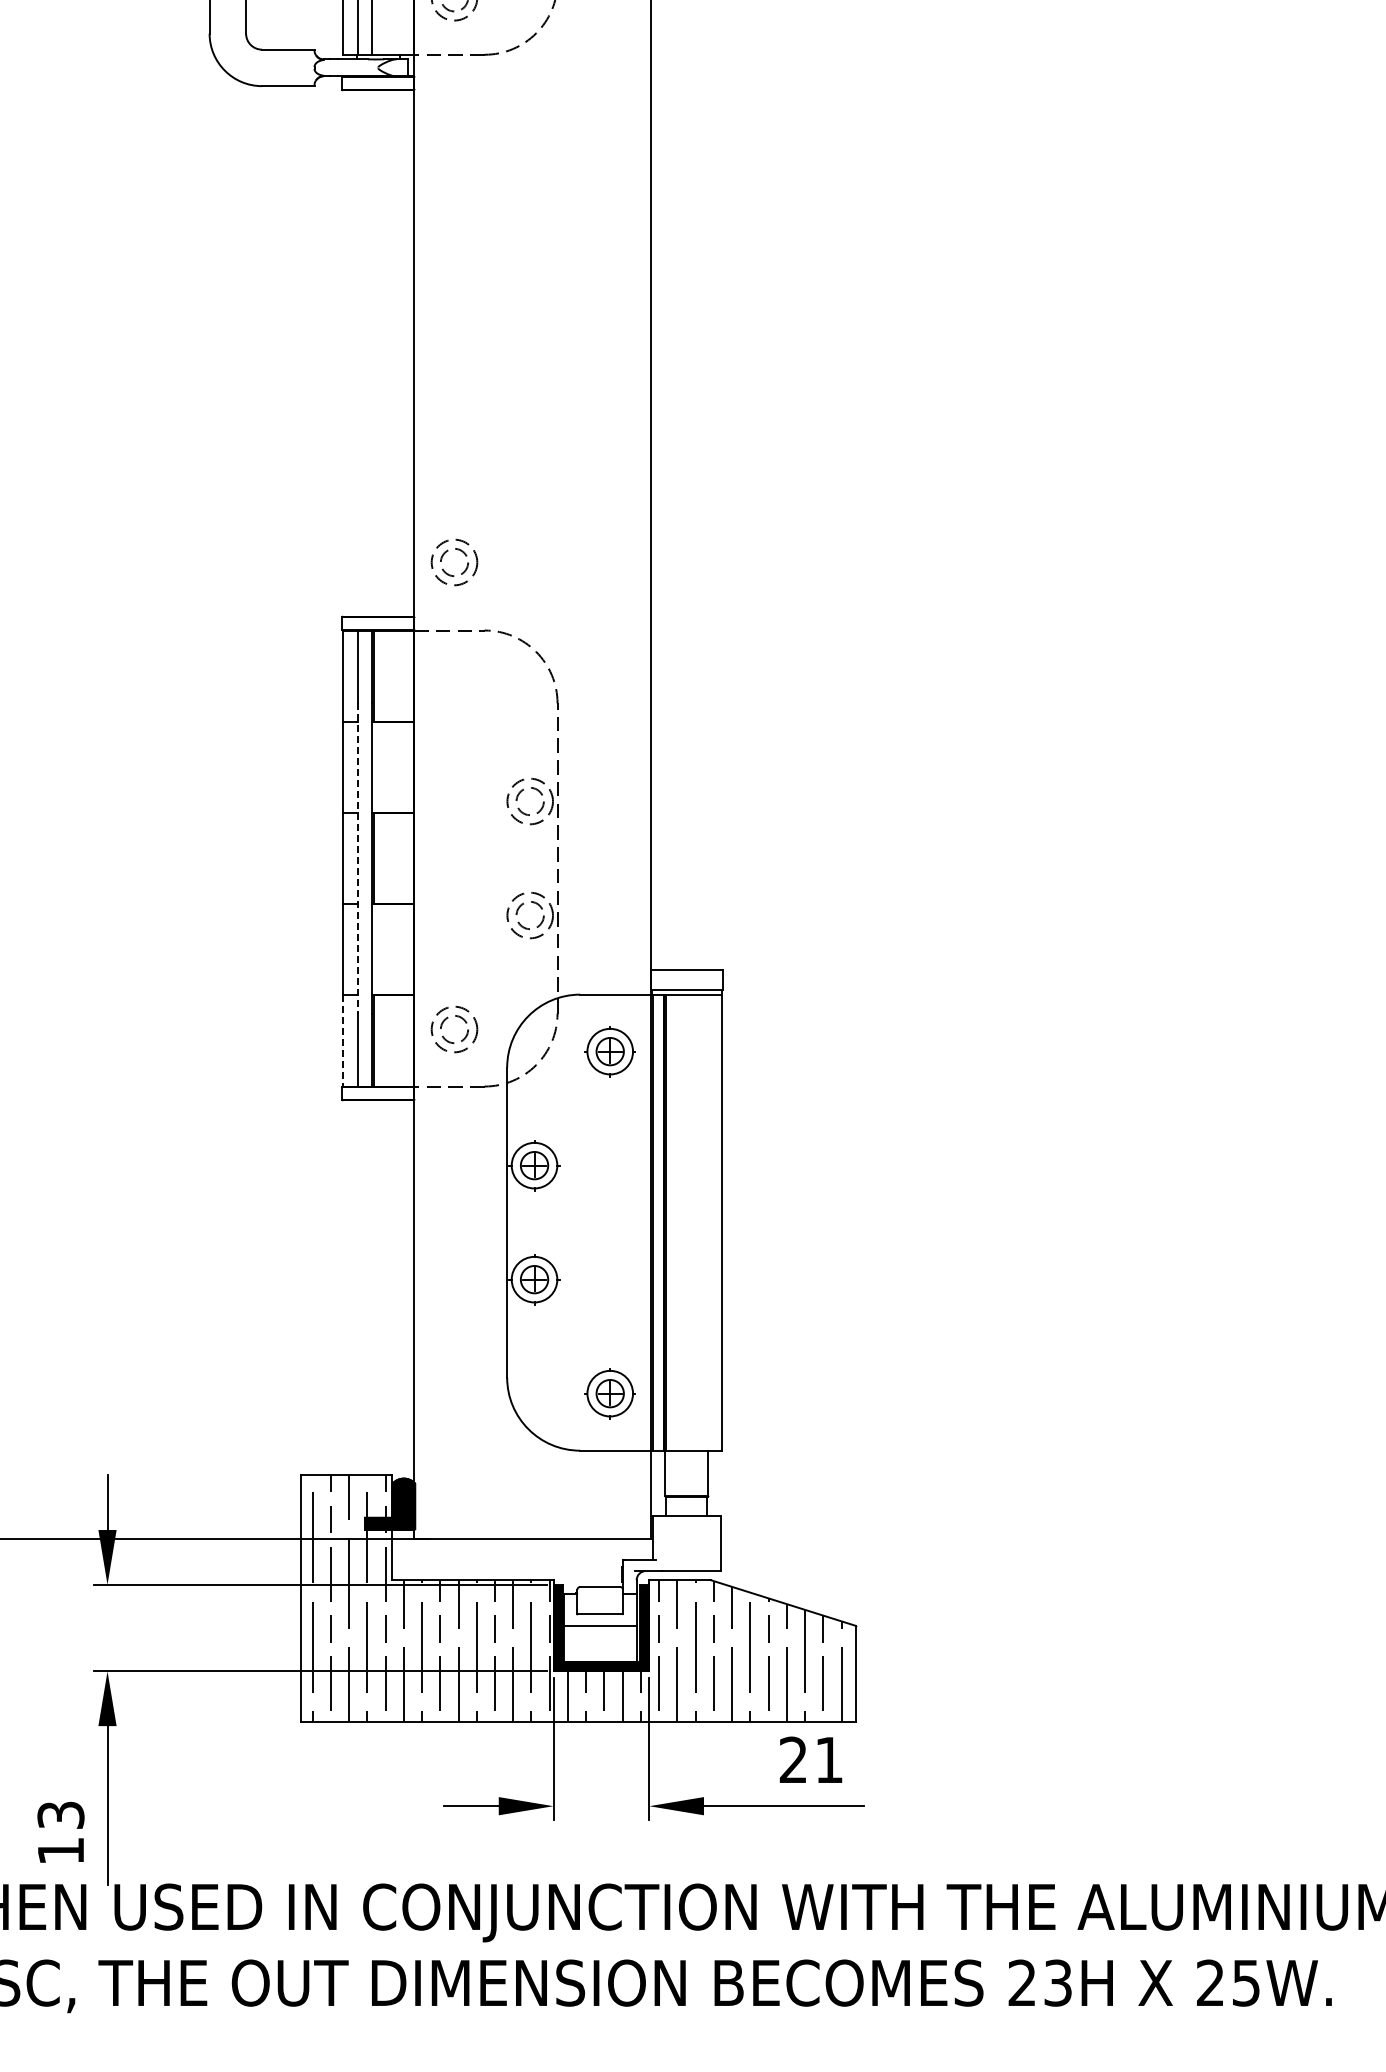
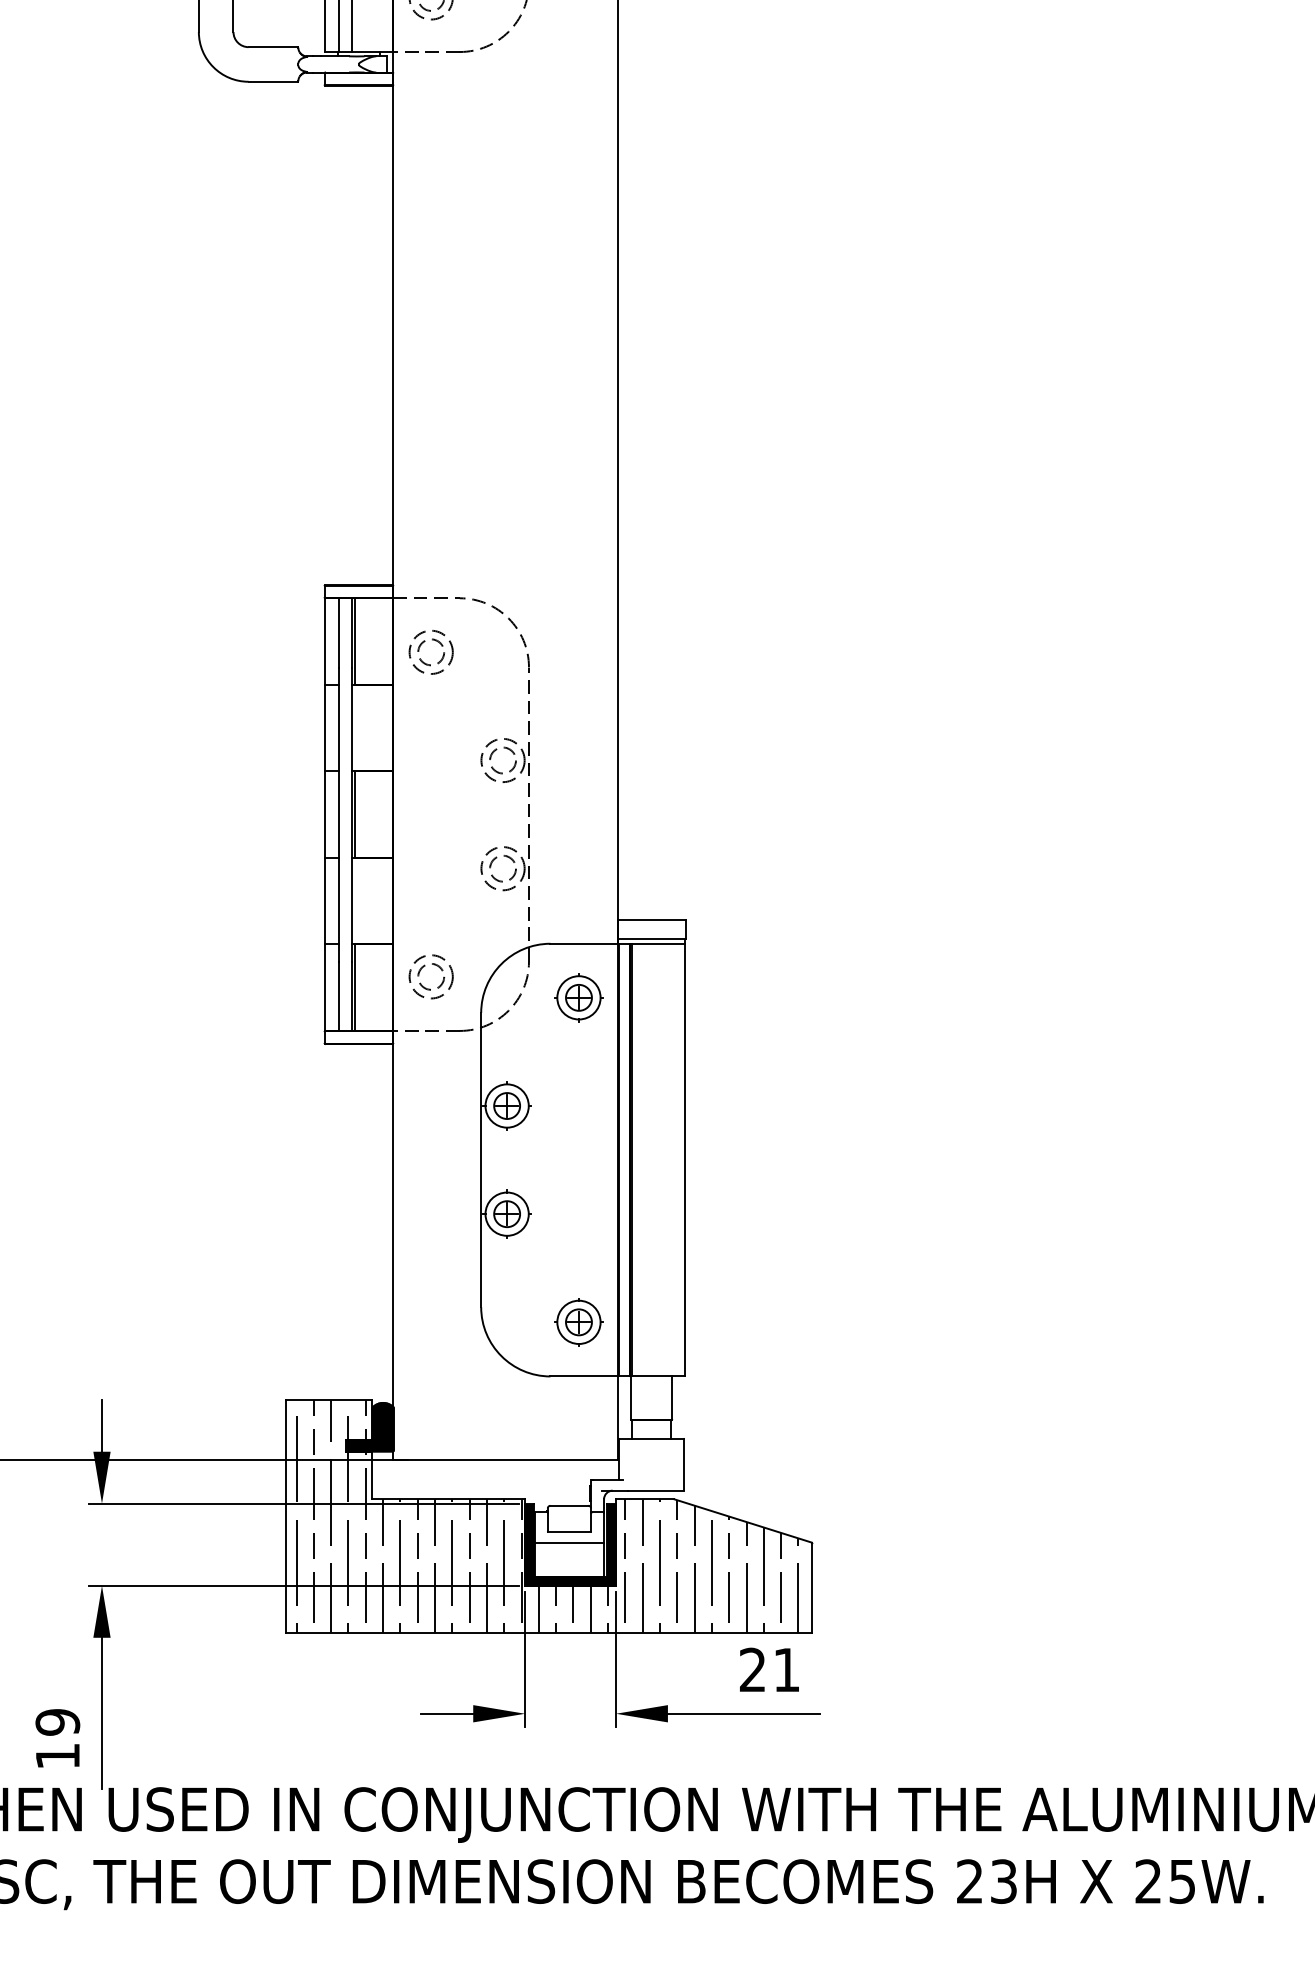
part: (457, 550) -> (434, 640), moved
line: (357, 859) -> (339, 815), dashed -> solid
line: (342, 1040) -> (324, 987), dashed -> solid
text: (60, 1815) -> (57, 1722), 13 -> 19

